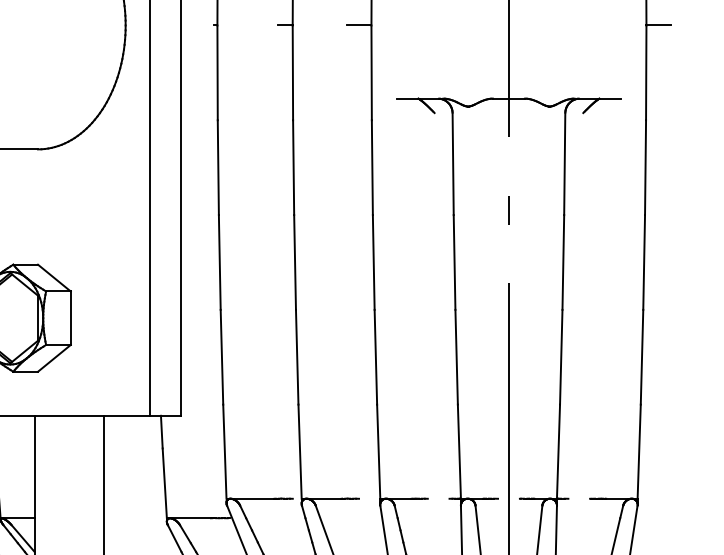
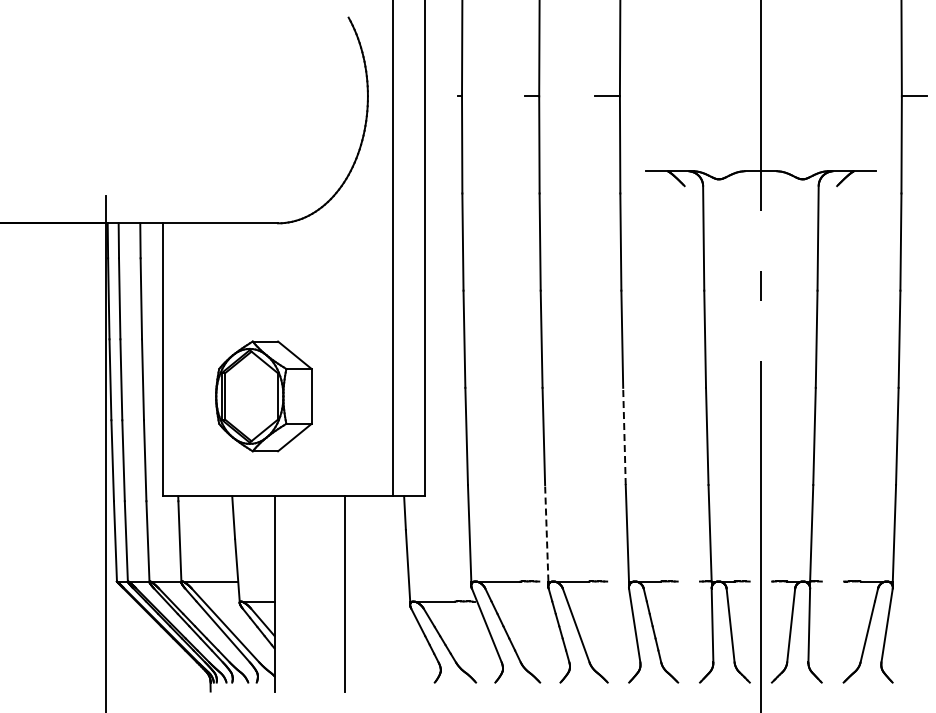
line: (375, 357) -> (624, 436), solid -> dashed
line: (299, 450) -> (546, 532), solid -> dashed

